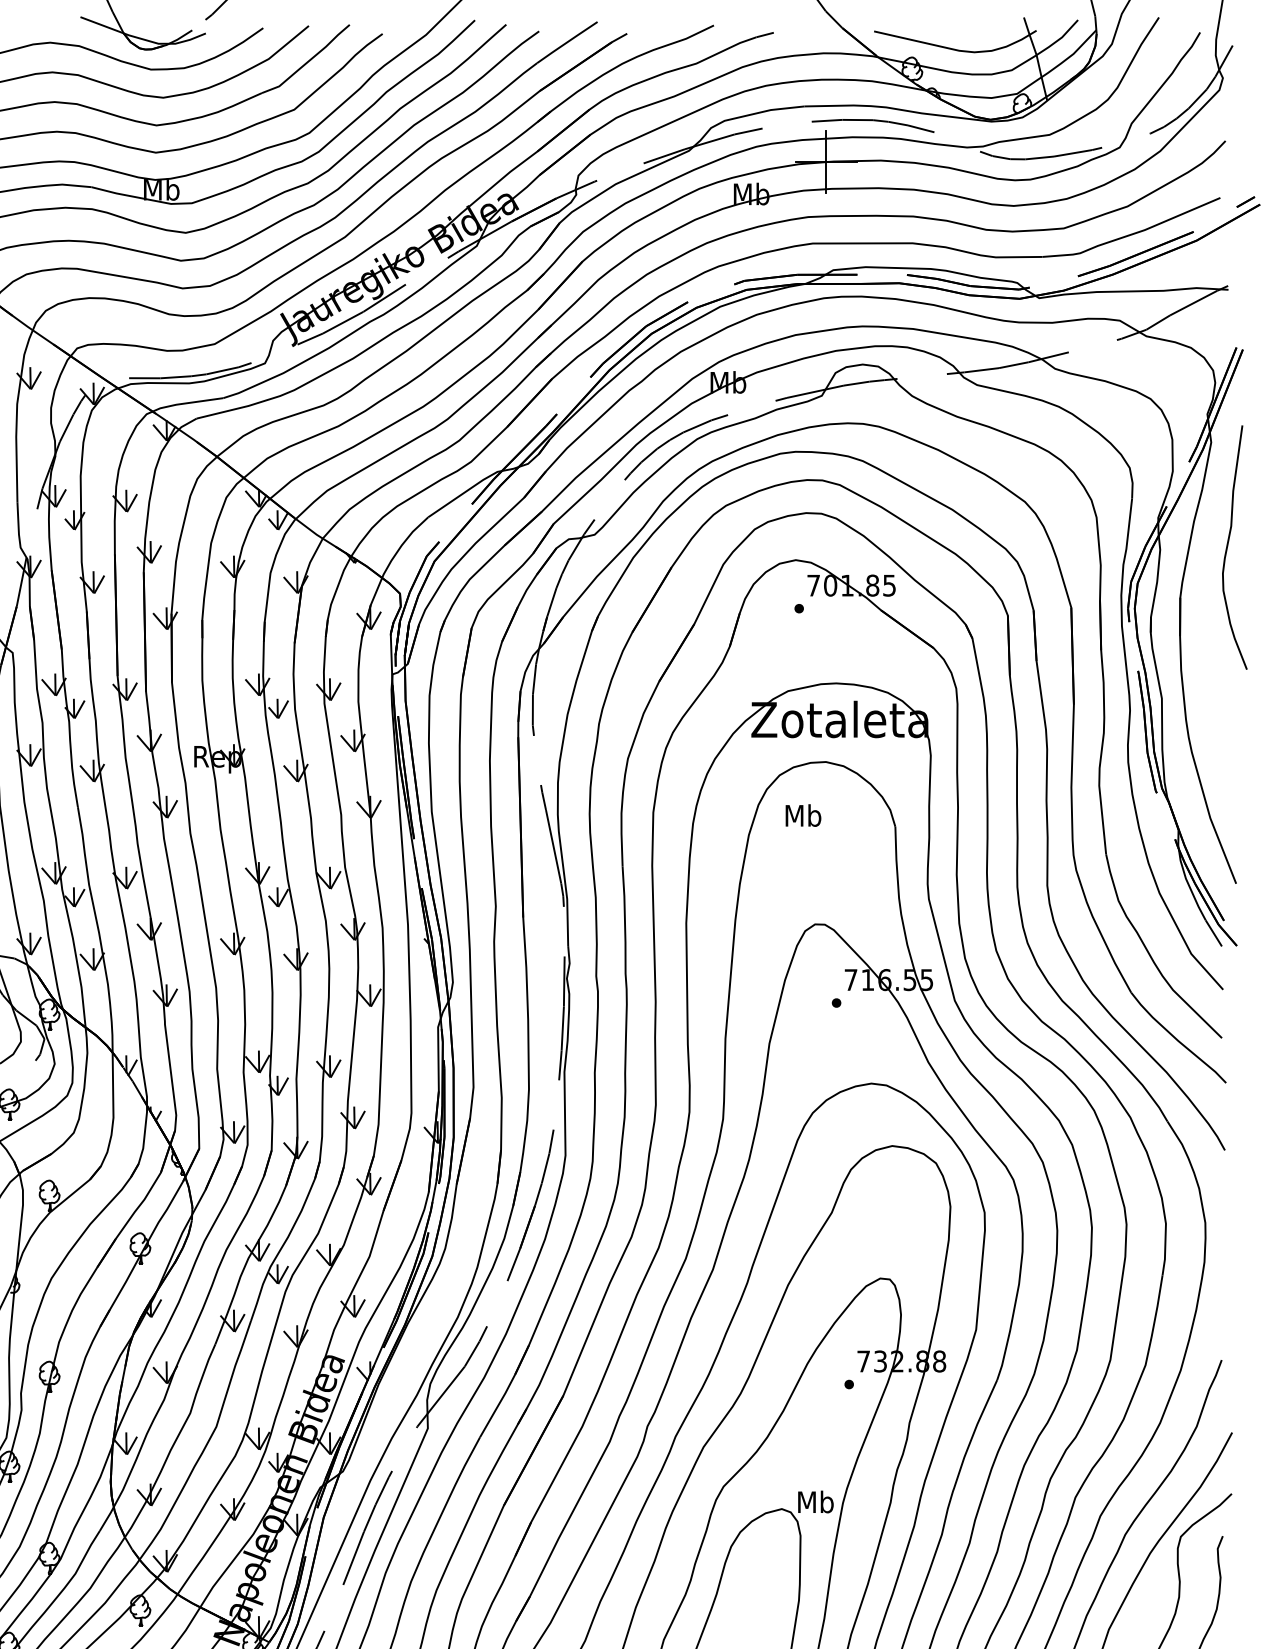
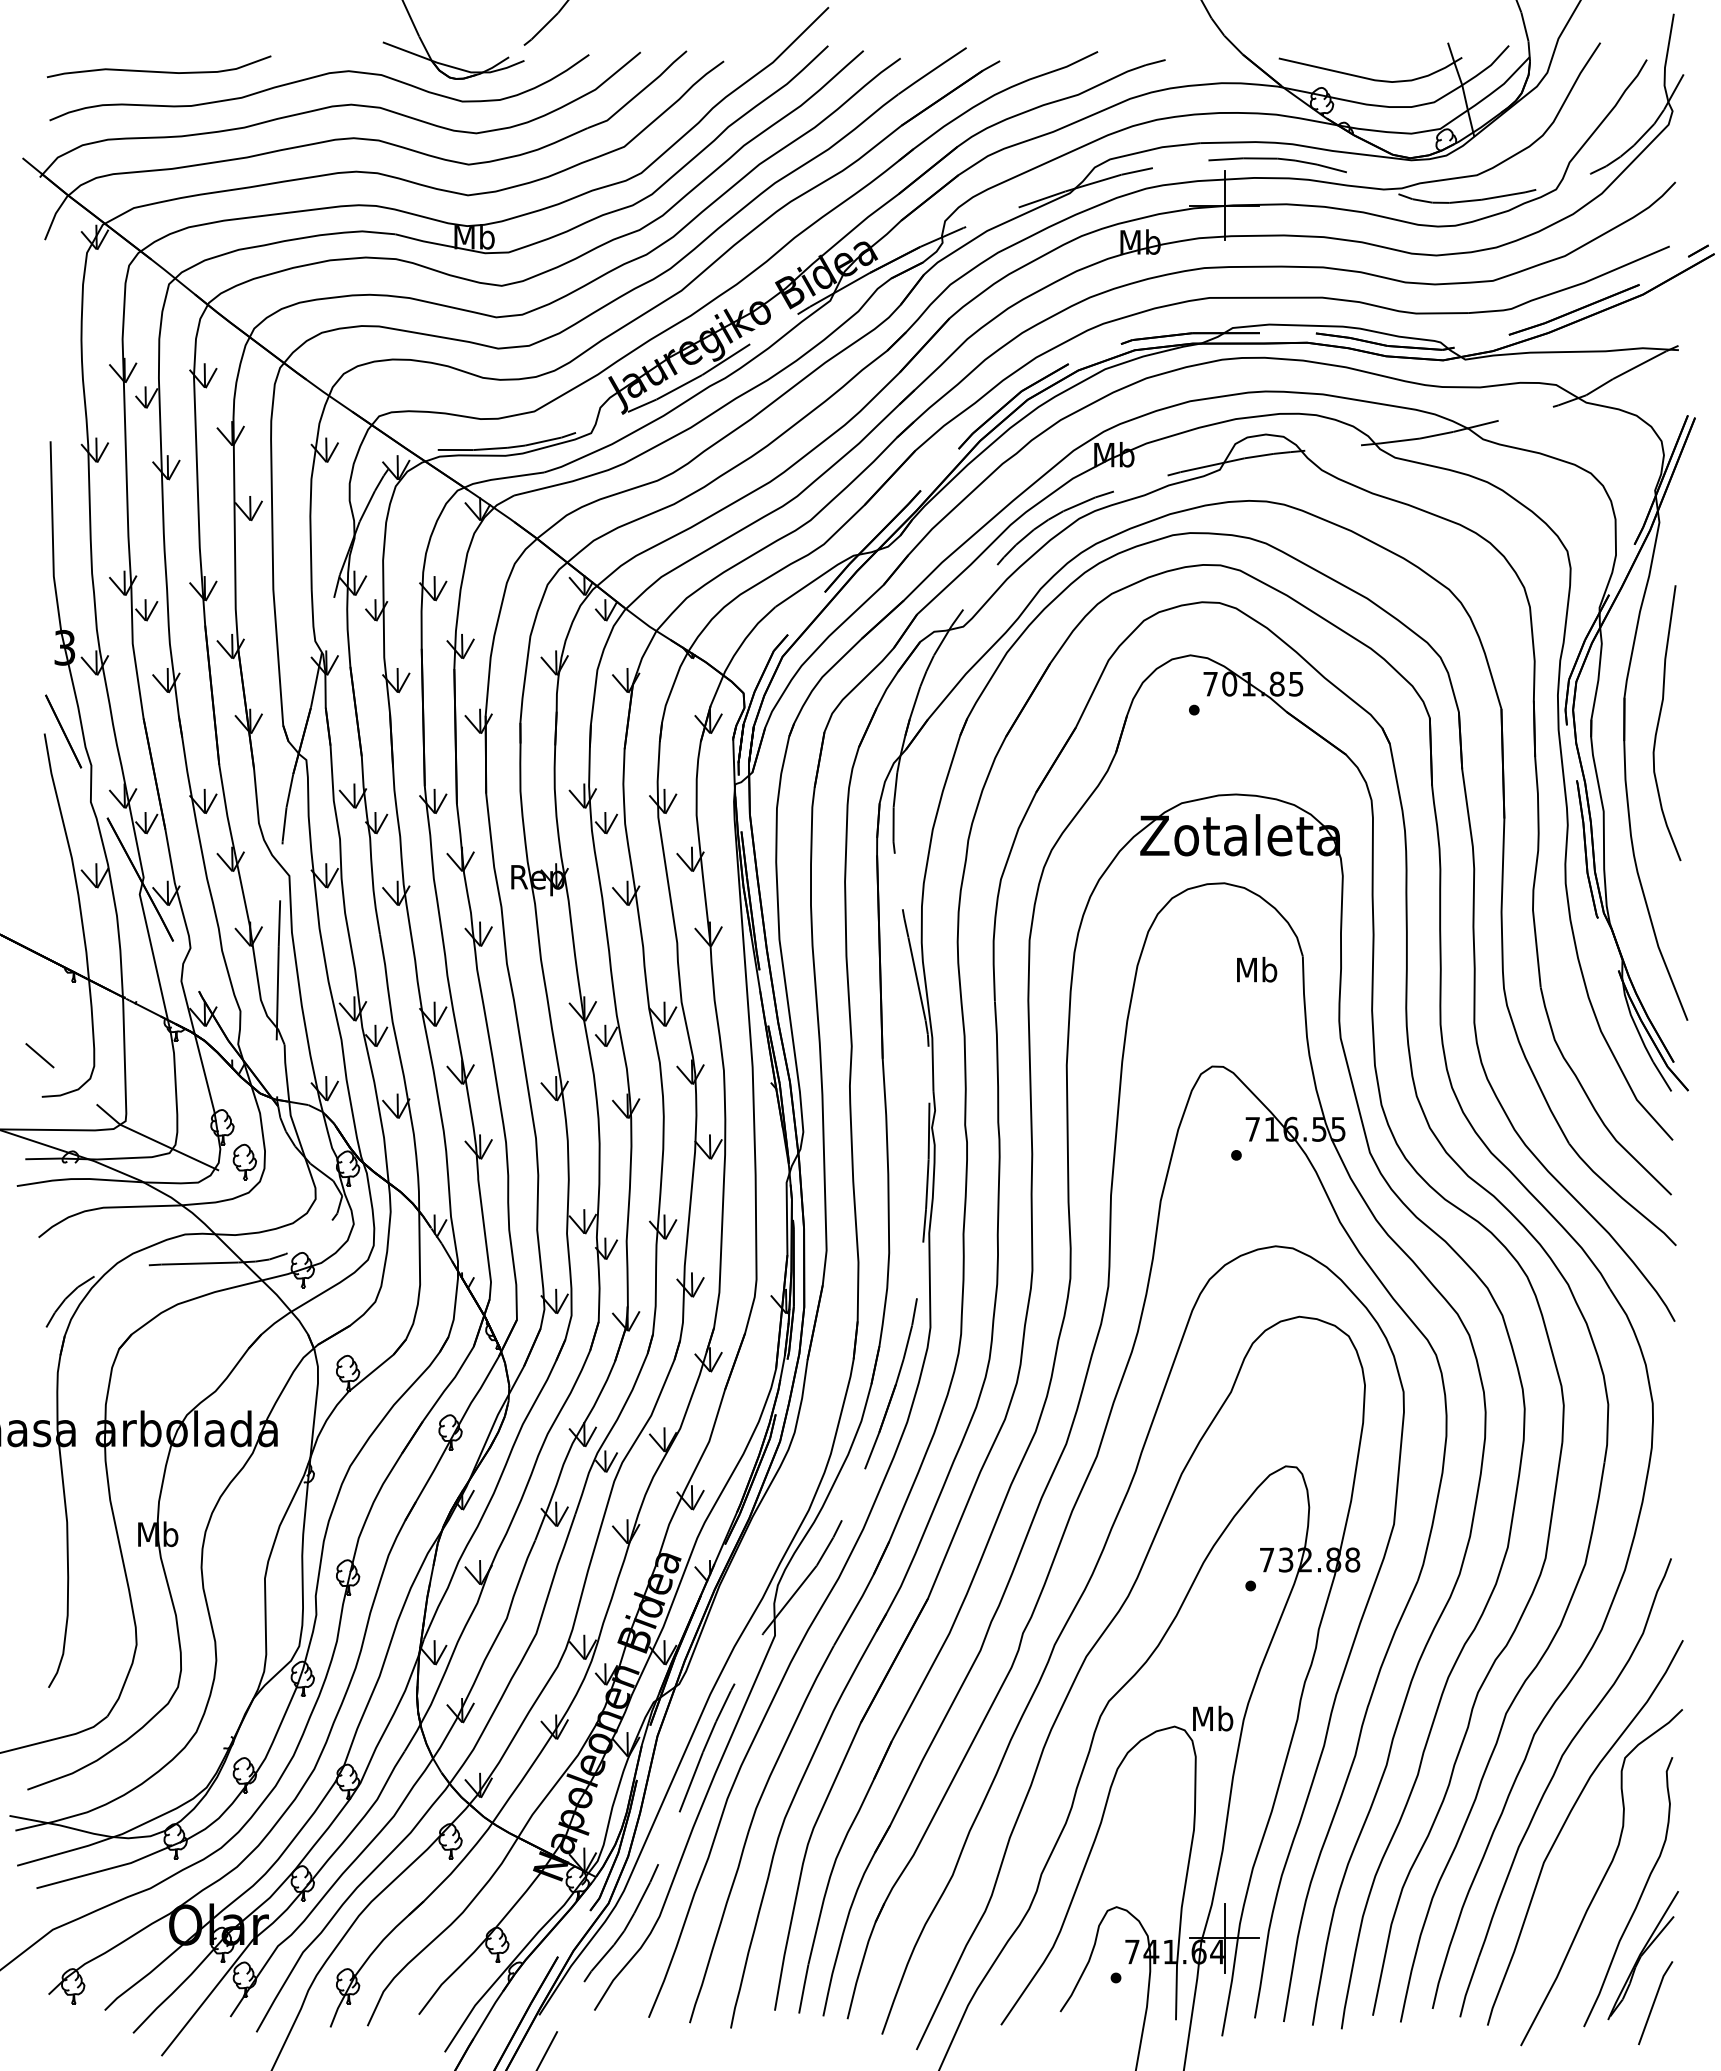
curve: (1228, 546) -> (1659, 722), moved
text: (803, 815) -> (1257, 969), moved

